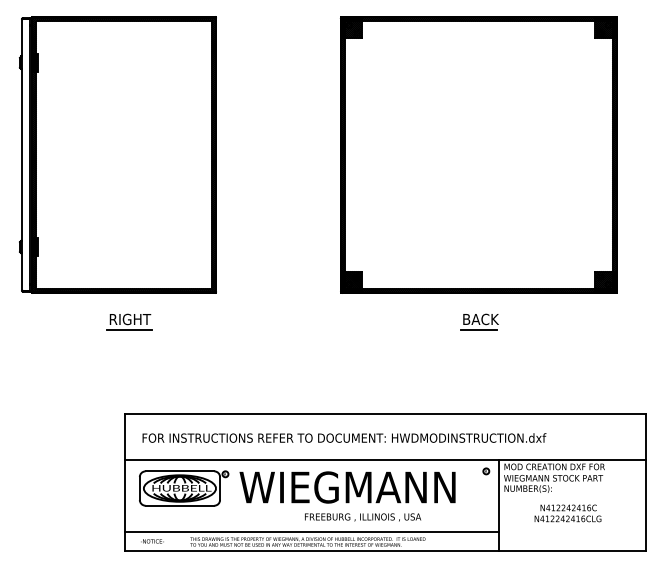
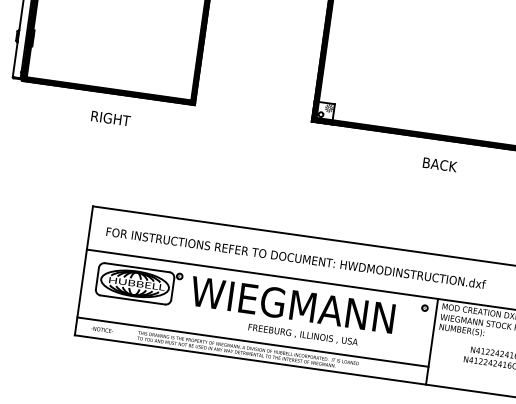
hatch: (351, 282) -> (323, 113), removed
line: (129, 330) -> (108, 128), removed
line: (478, 330) -> (436, 174), removed

